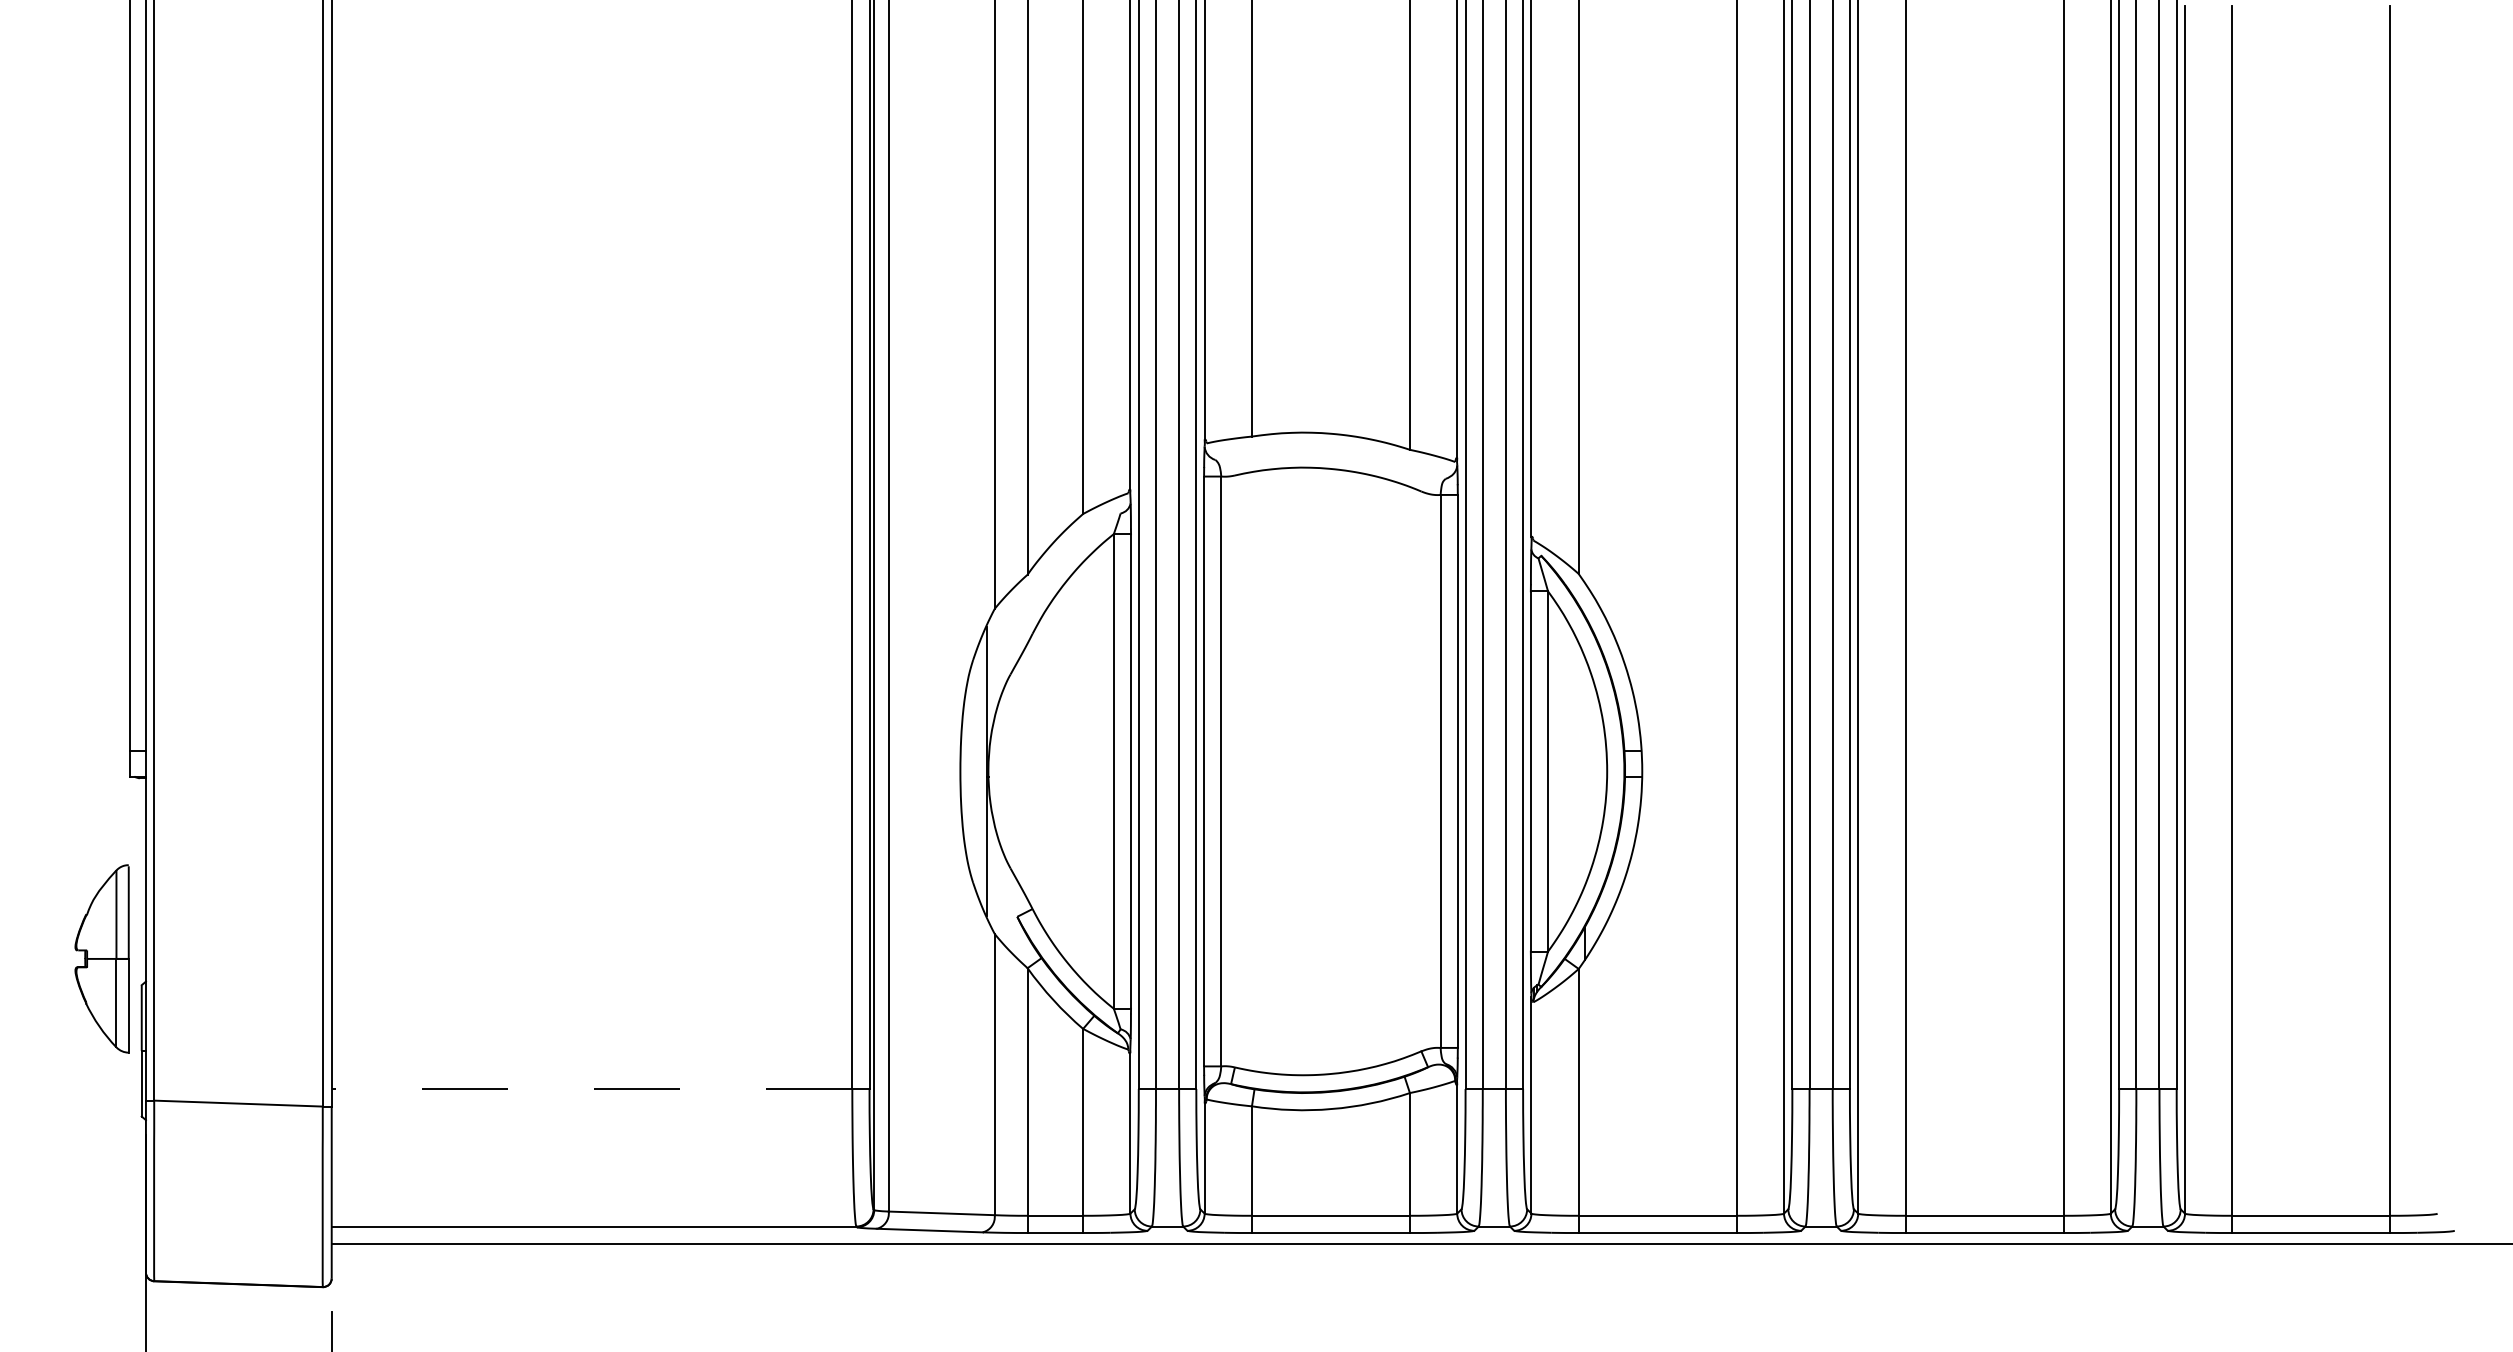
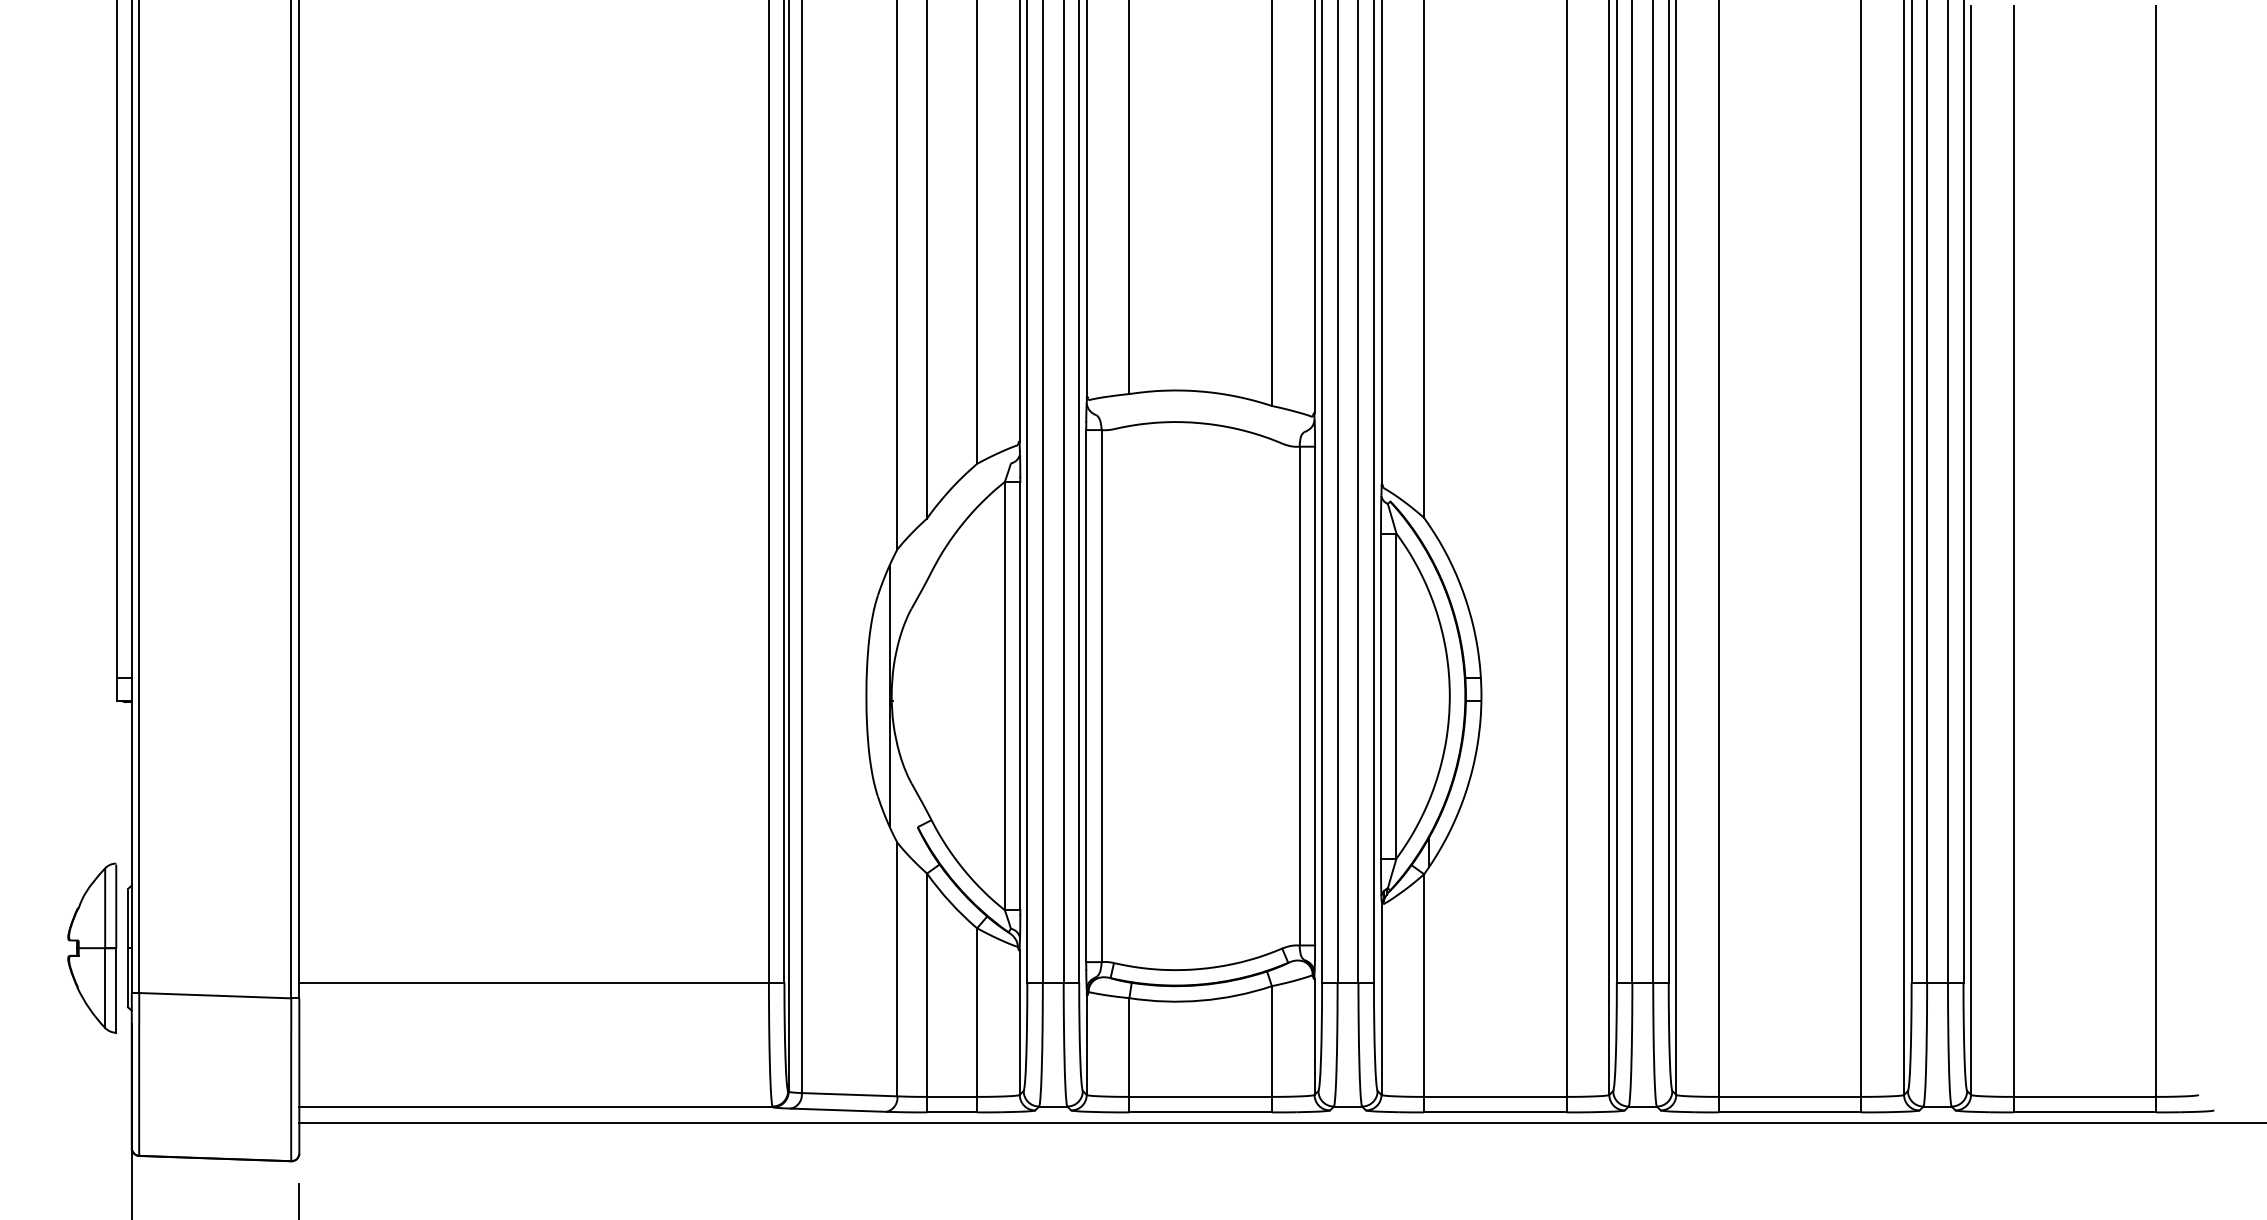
part: (101, 958) -> (91, 947), moved
line: (591, 1089) -> (533, 982), dashed -> solid

